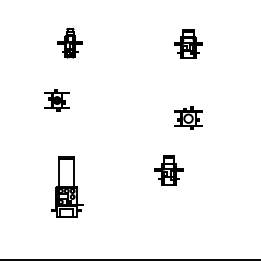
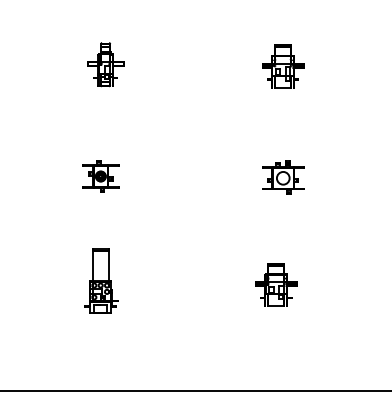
part: (56, 100) -> (99, 176), moved
part: (168, 170) -> (275, 284), moved
part: (67, 187) -> (101, 281), size x0.71

